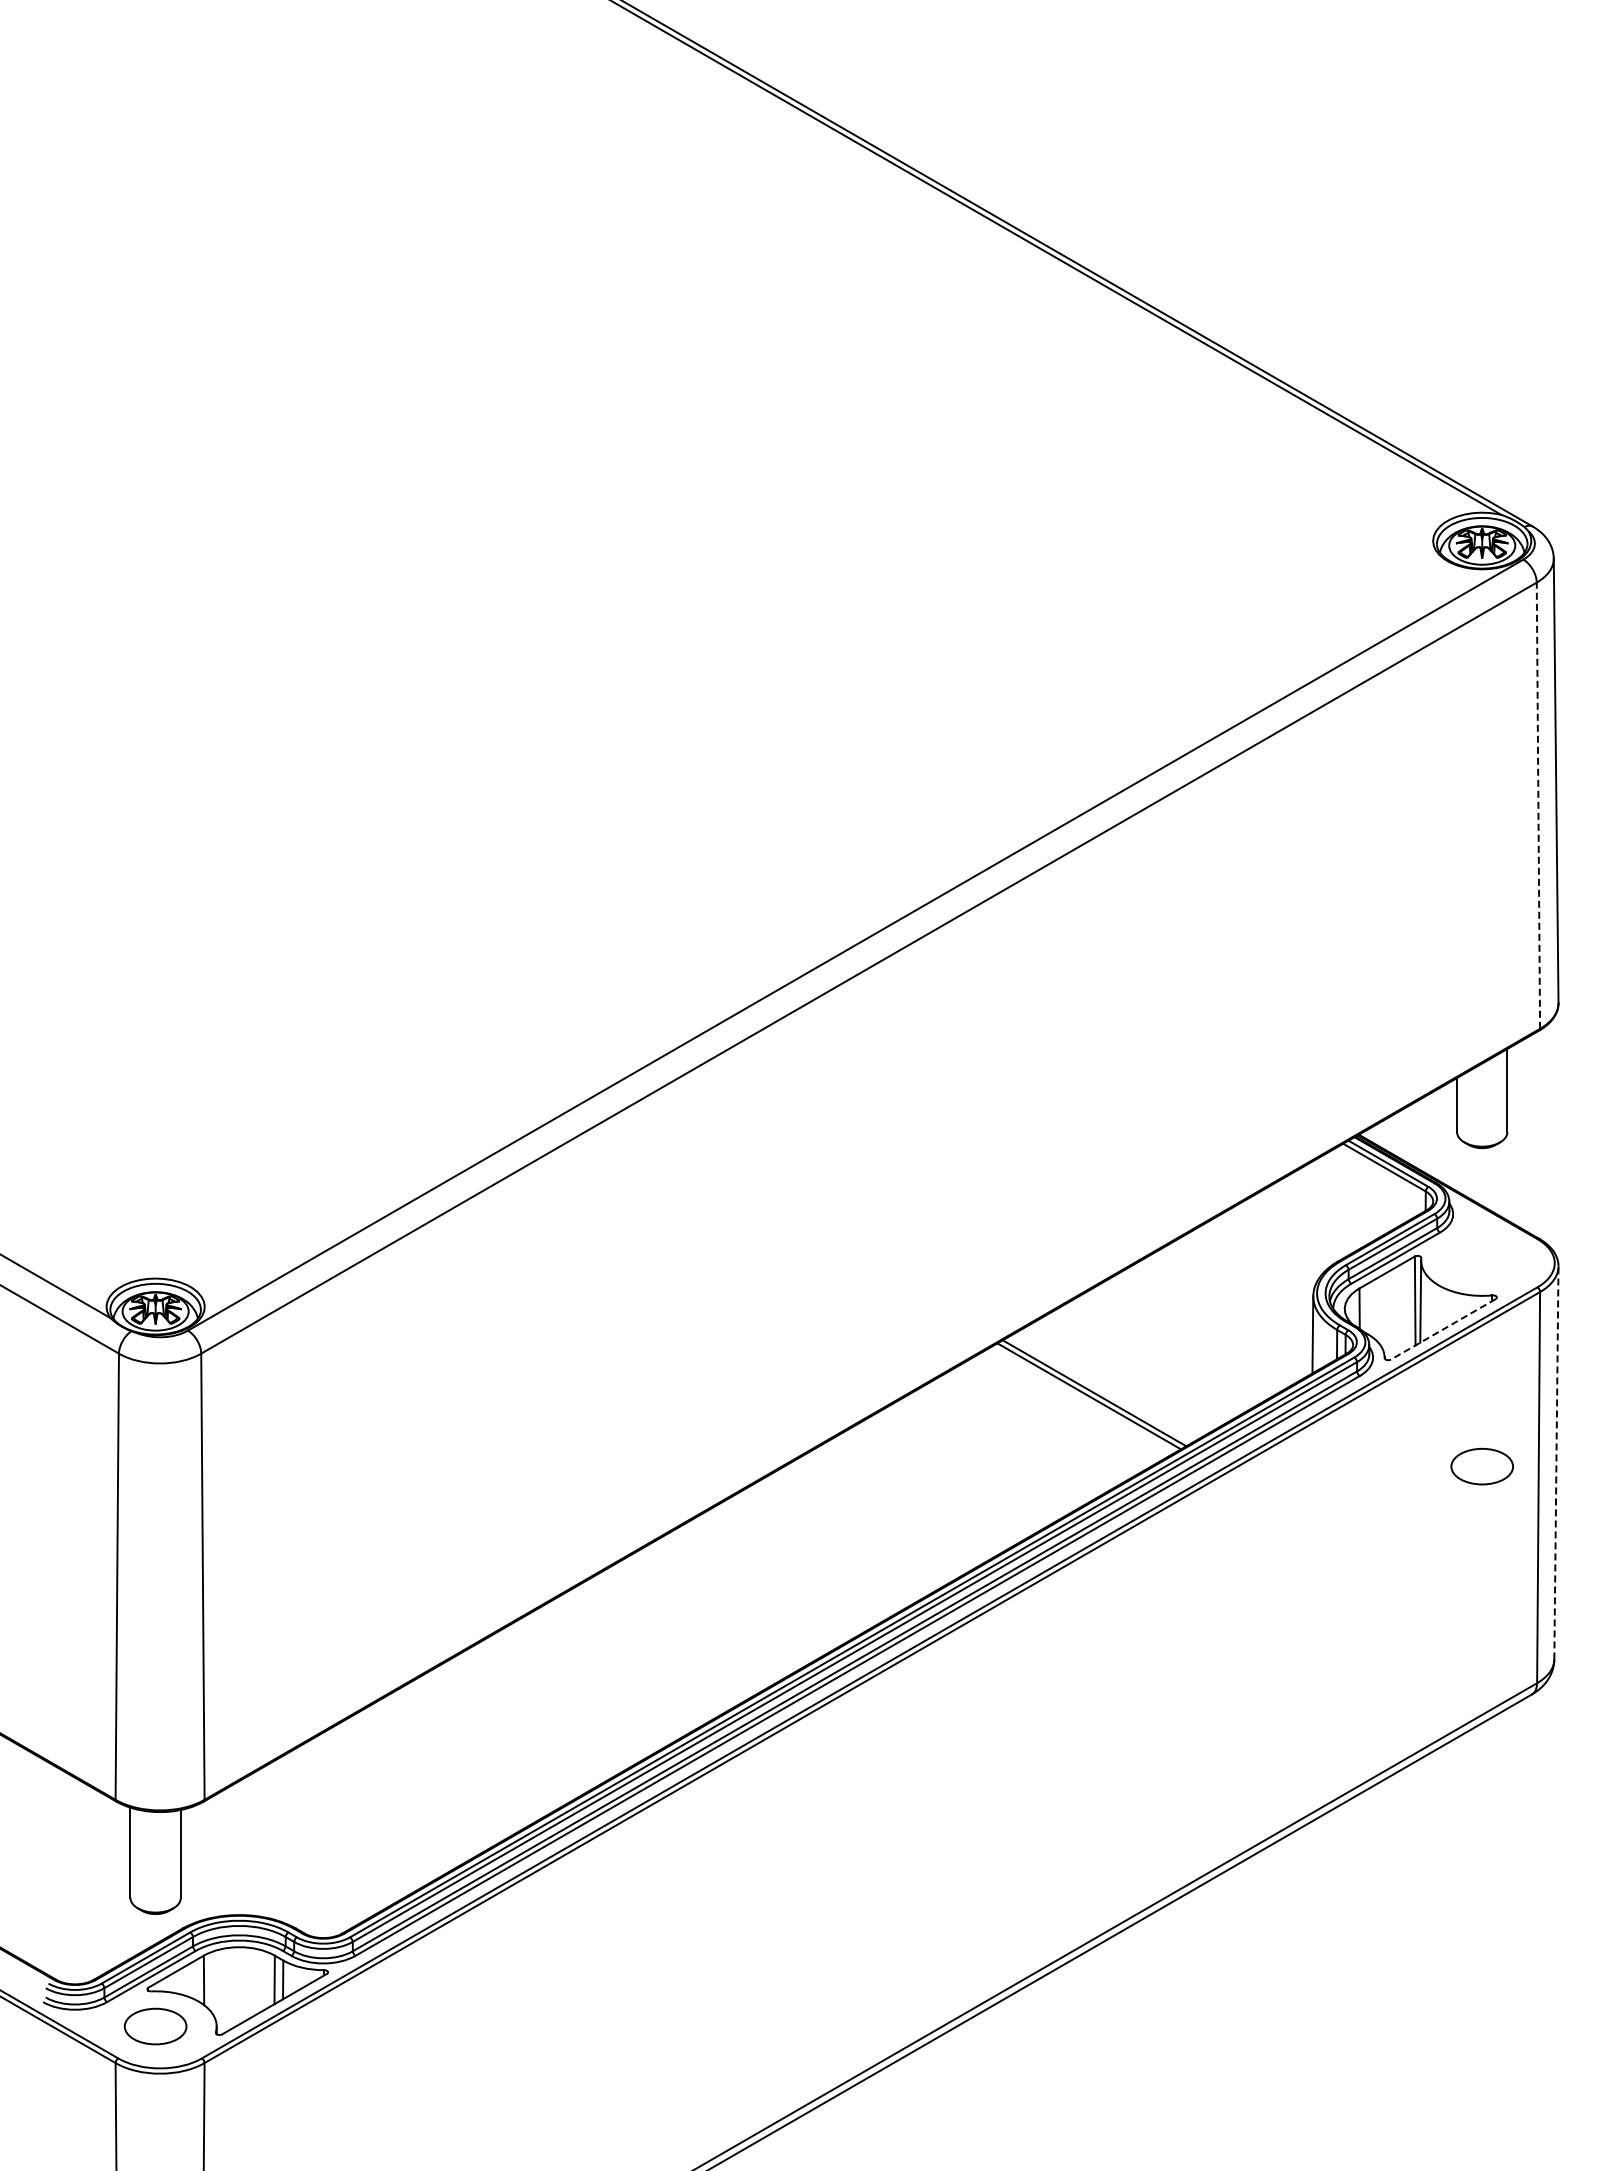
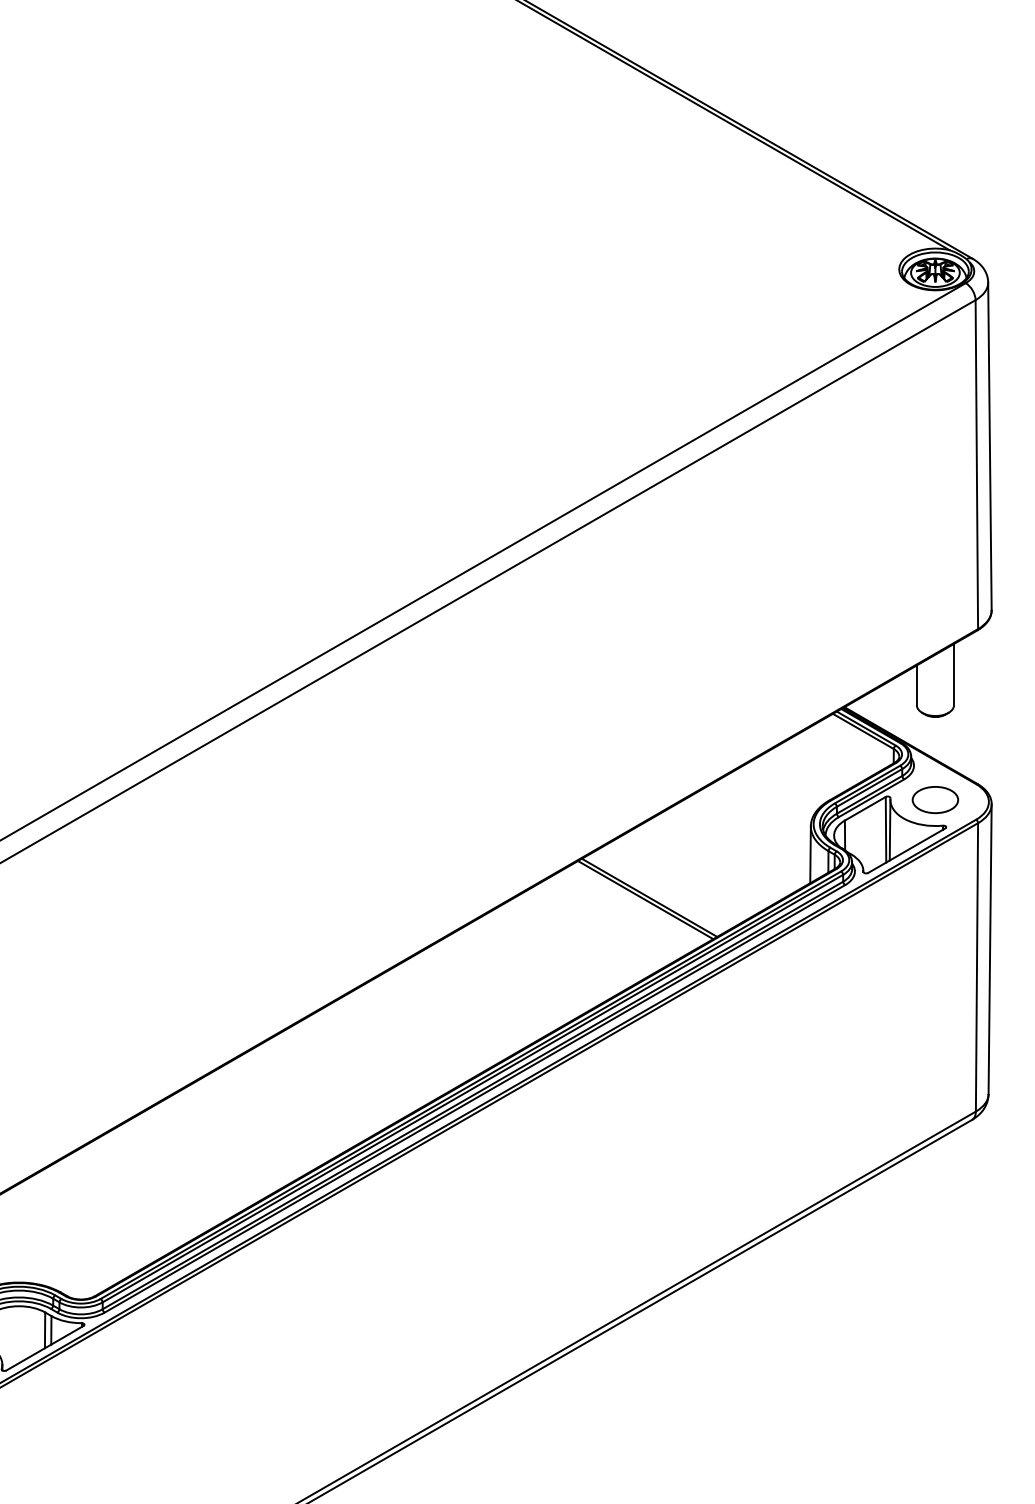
line: (1538, 805) -> (976, 464), dashed -> solid
line: (1442, 1329) -> (906, 850), dashed -> solid
line: (1556, 1462) -> (990, 948), dashed -> solid
part: (1481, 1466) -> (934, 799), moved

